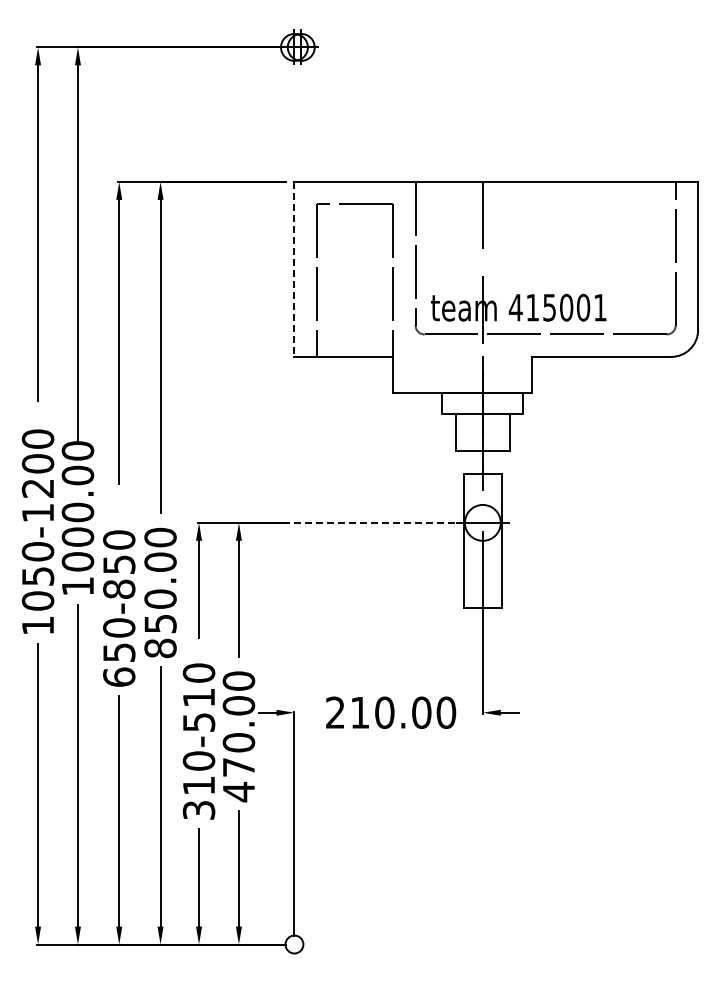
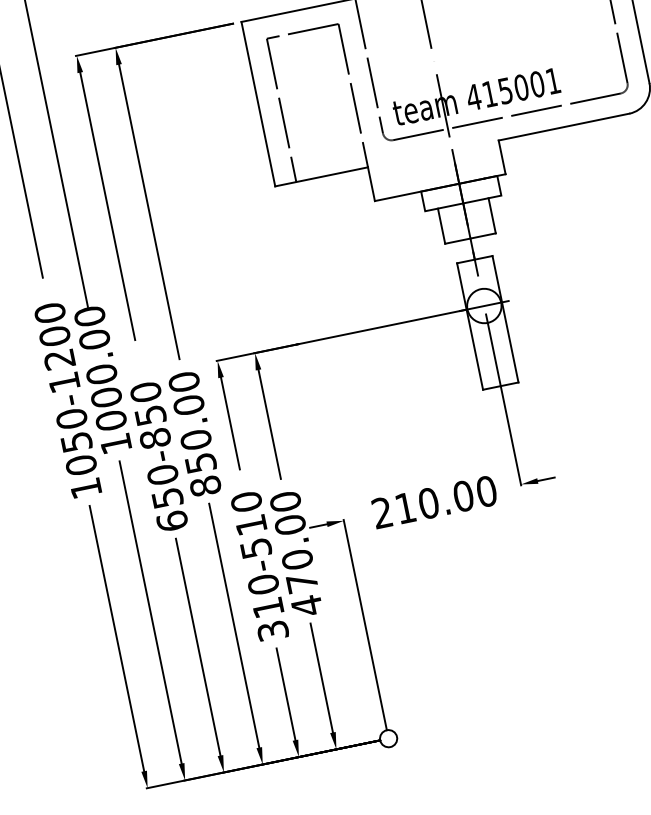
line: (294, 269) -> (258, 104), dashed -> solid
line: (374, 522) -> (382, 326), dashed -> solid

